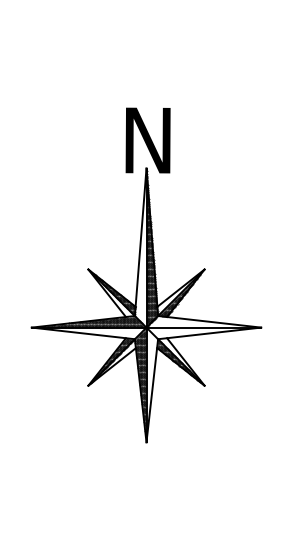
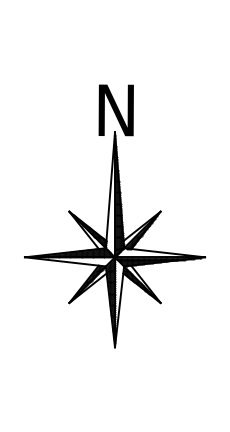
hatch: (201, 332) -> (158, 261), added

